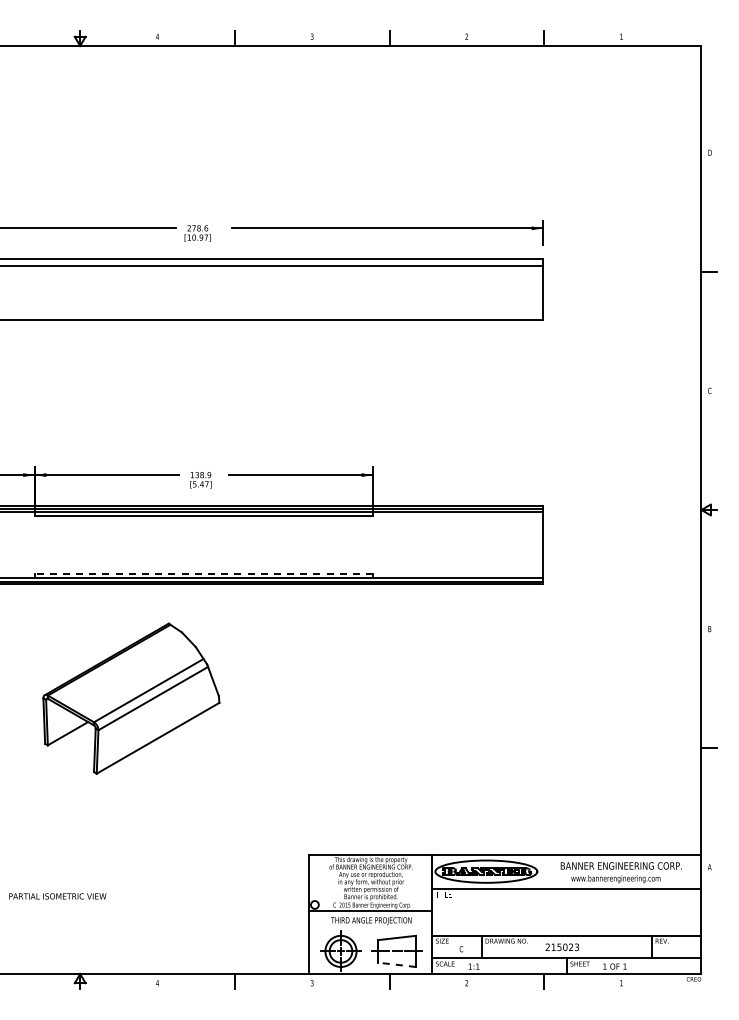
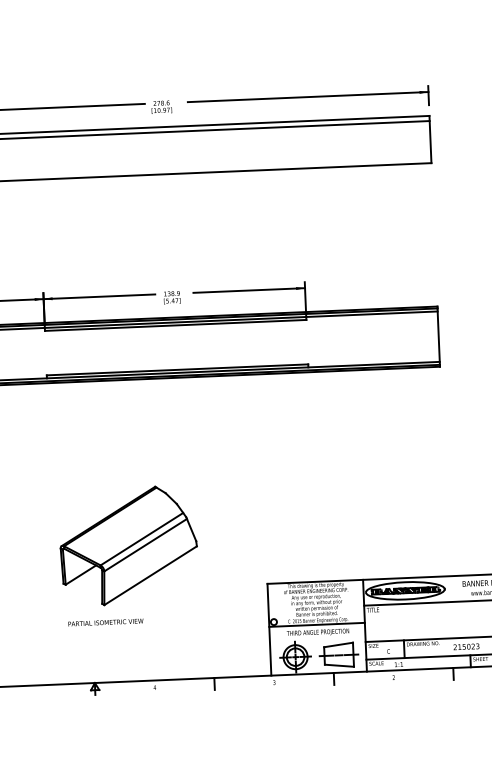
line: (203, 573) -> (177, 369), dashed -> solid
part: (131, 698) -> (128, 545), moved
text: (57, 896) -> (105, 622), moved
line: (397, 964) -> (339, 665), dashed -> solid

